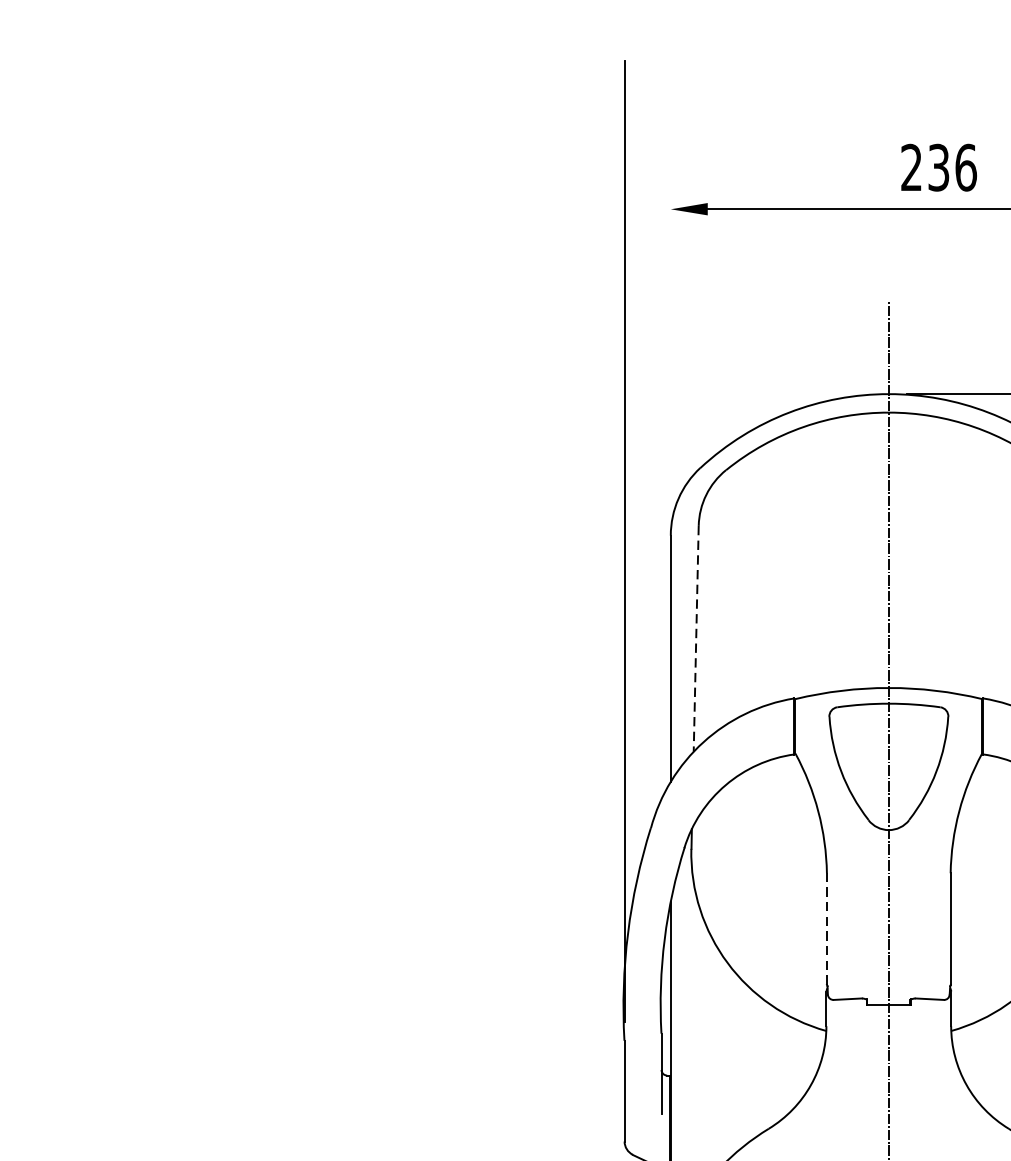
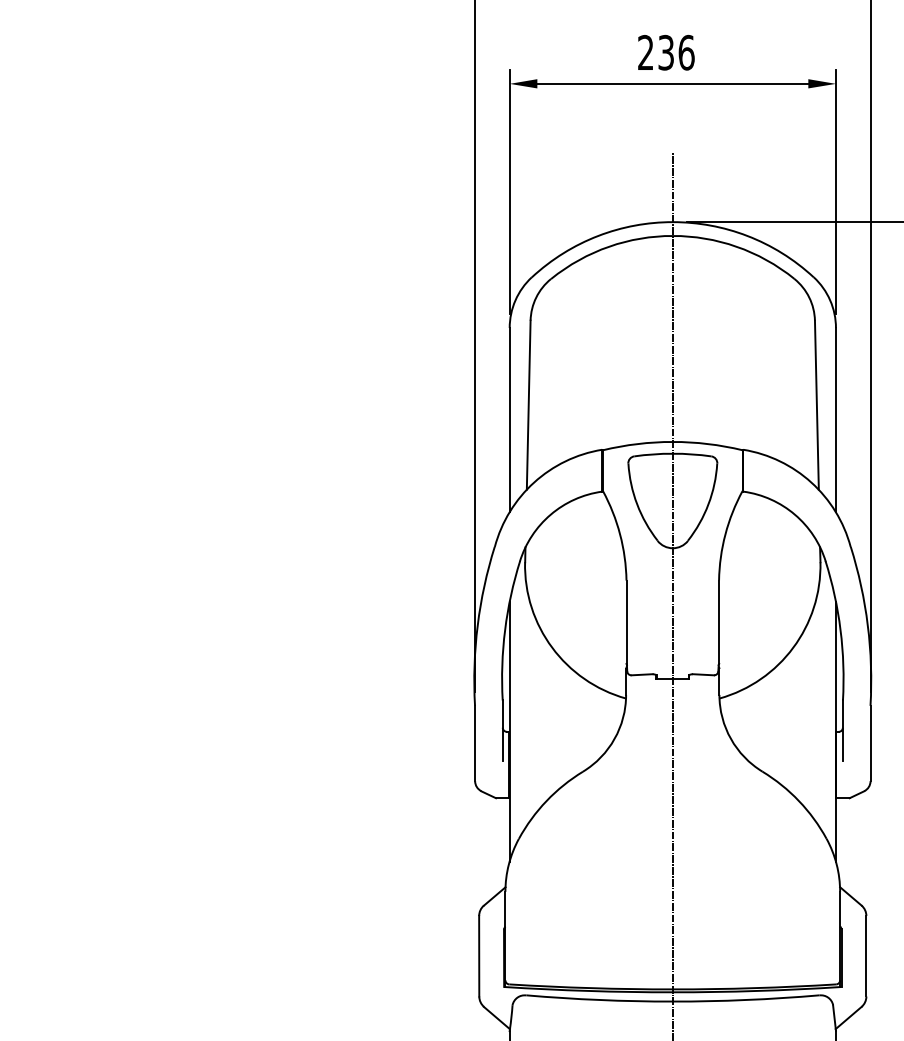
text: (939, 167) -> (666, 52), moved
line: (670, 354) -> (509, 192), added
line: (695, 639) -> (528, 405), dashed -> solid
line: (826, 929) -> (626, 622), dashed -> solid

